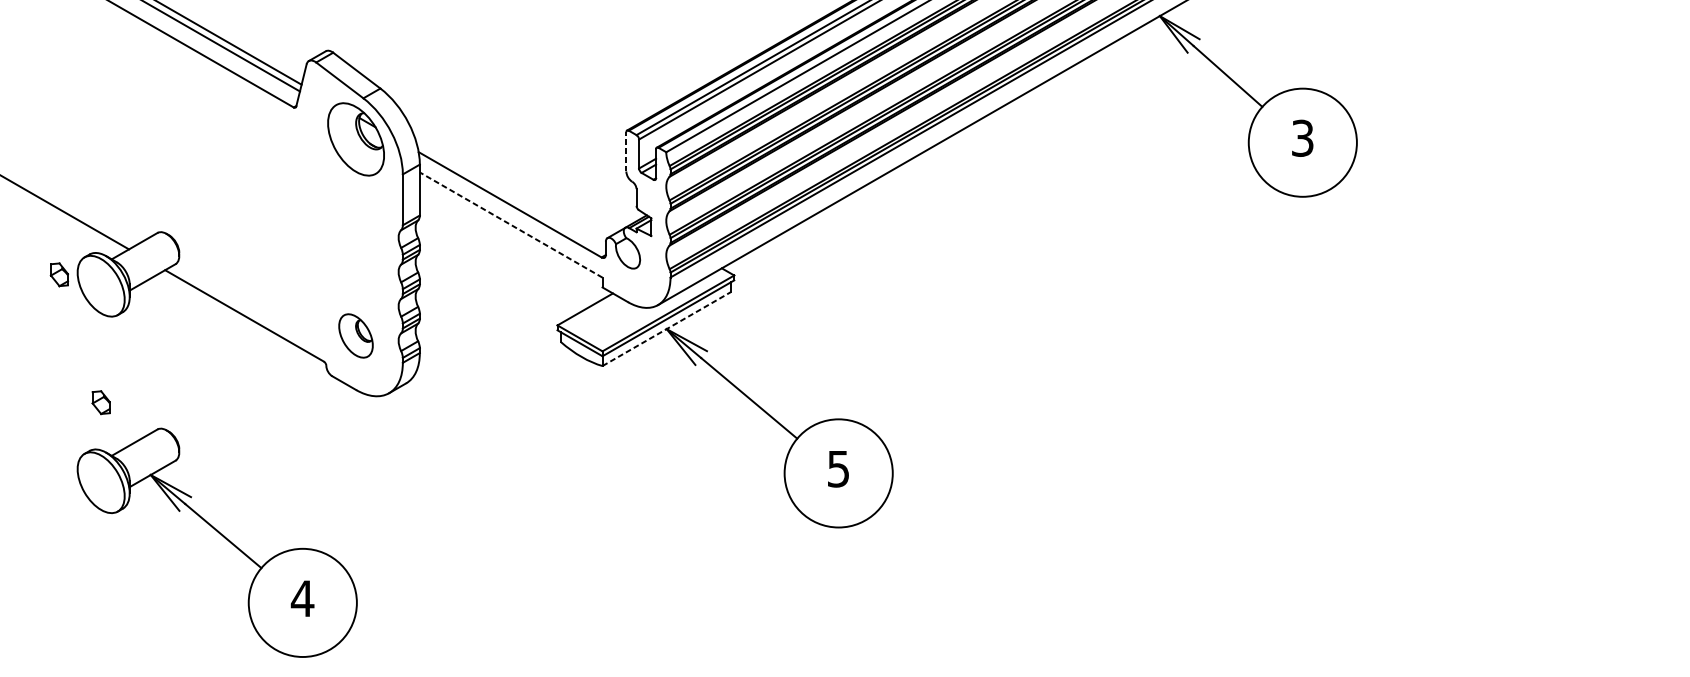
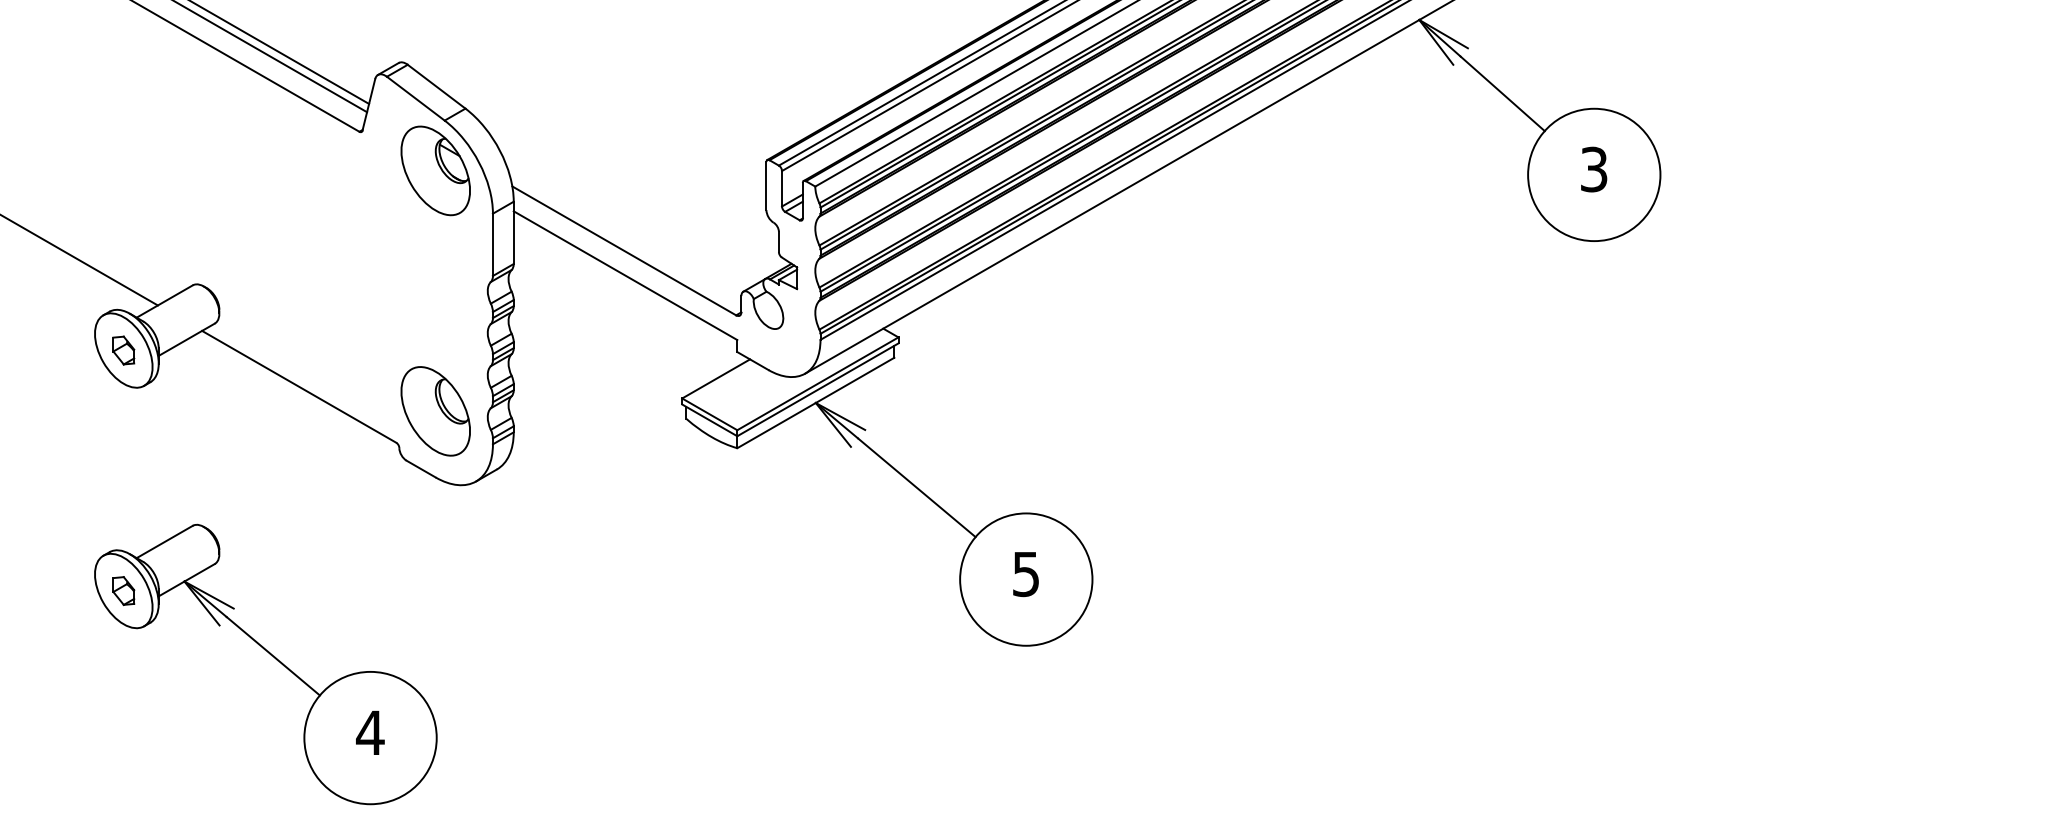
line: (626, 151) -> (766, 185), dashed -> solid
line: (511, 224) -> (625, 275), dashed -> solid
part: (59, 274) -> (123, 350), moved
line: (666, 329) -> (815, 403), dashed -> solid
part: (355, 336) -> (435, 411), size x1.67
part: (100, 403) -> (123, 591), moved

